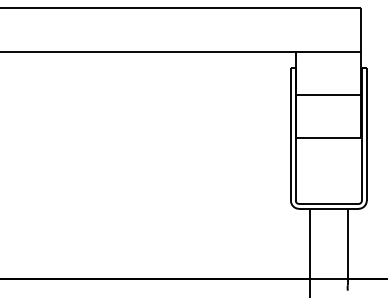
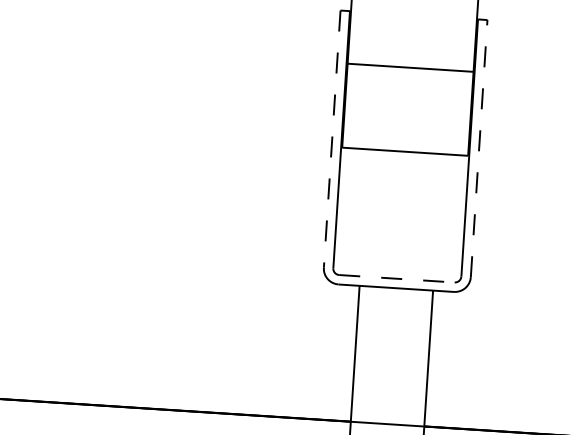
line: (366, 133) -> (478, 146), solid -> dashed
line: (290, 134) -> (331, 139), solid -> dashed
line: (328, 203) -> (396, 277), solid -> dashed

